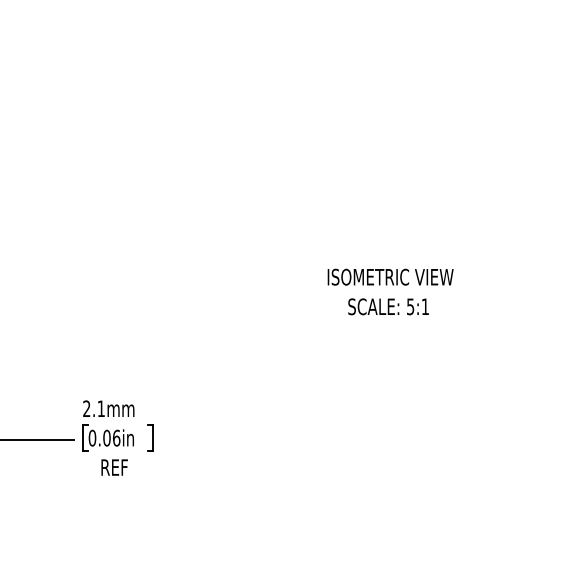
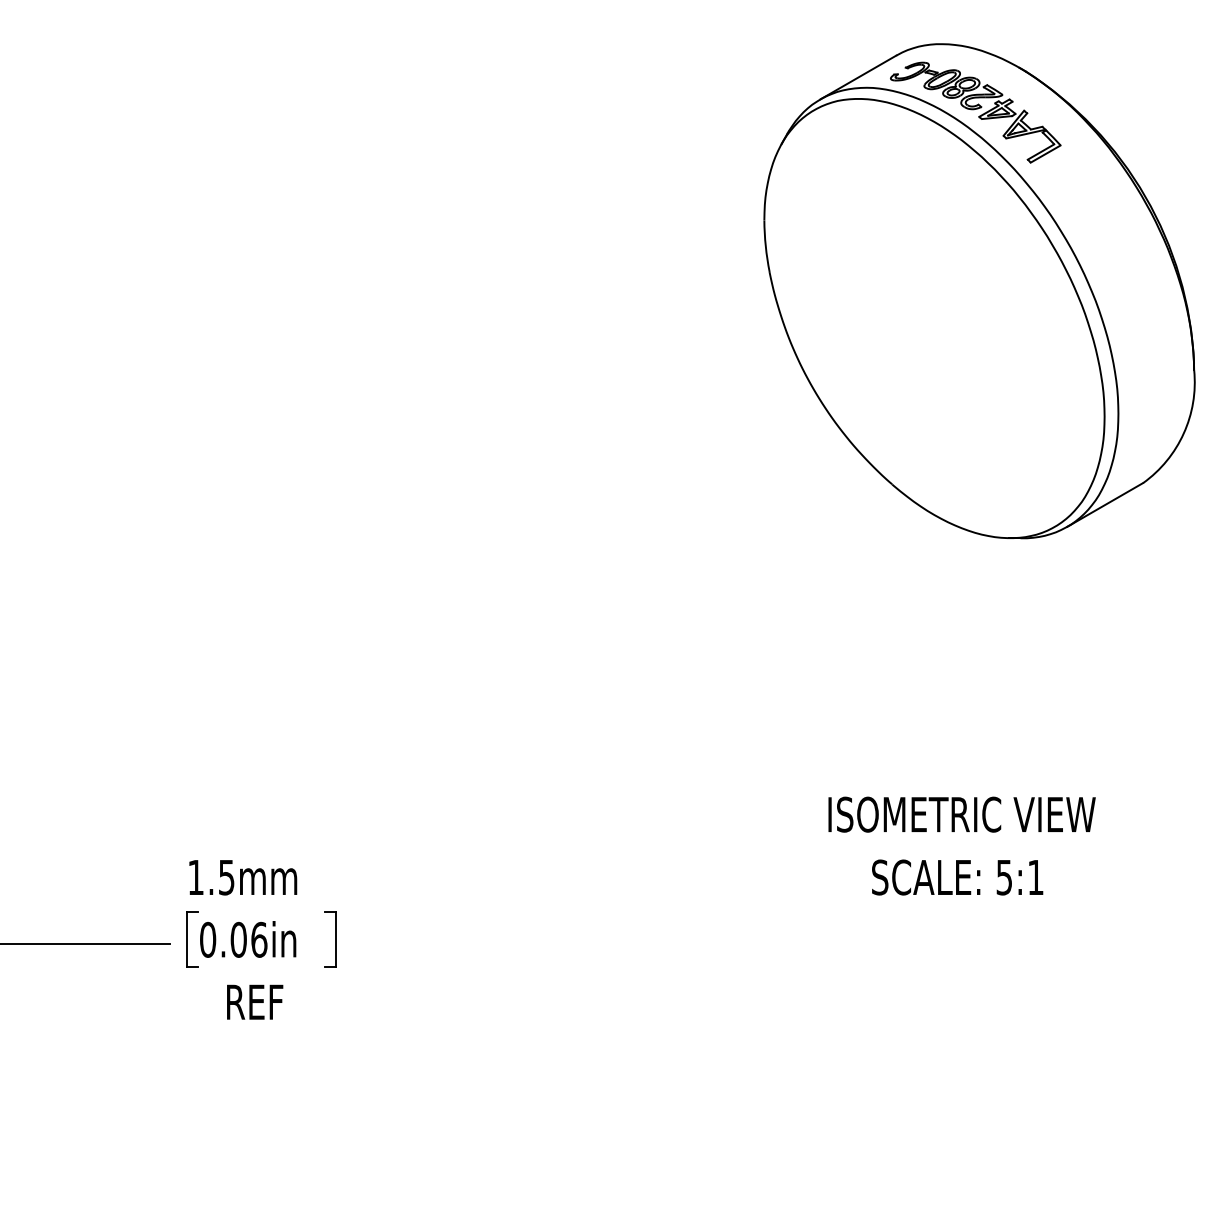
part: (455, 132) -> (978, 290), added
text: (390, 291) -> (961, 844), moved
text: (93, 408) -> (210, 876), 2.1mm -> 1.5mm

